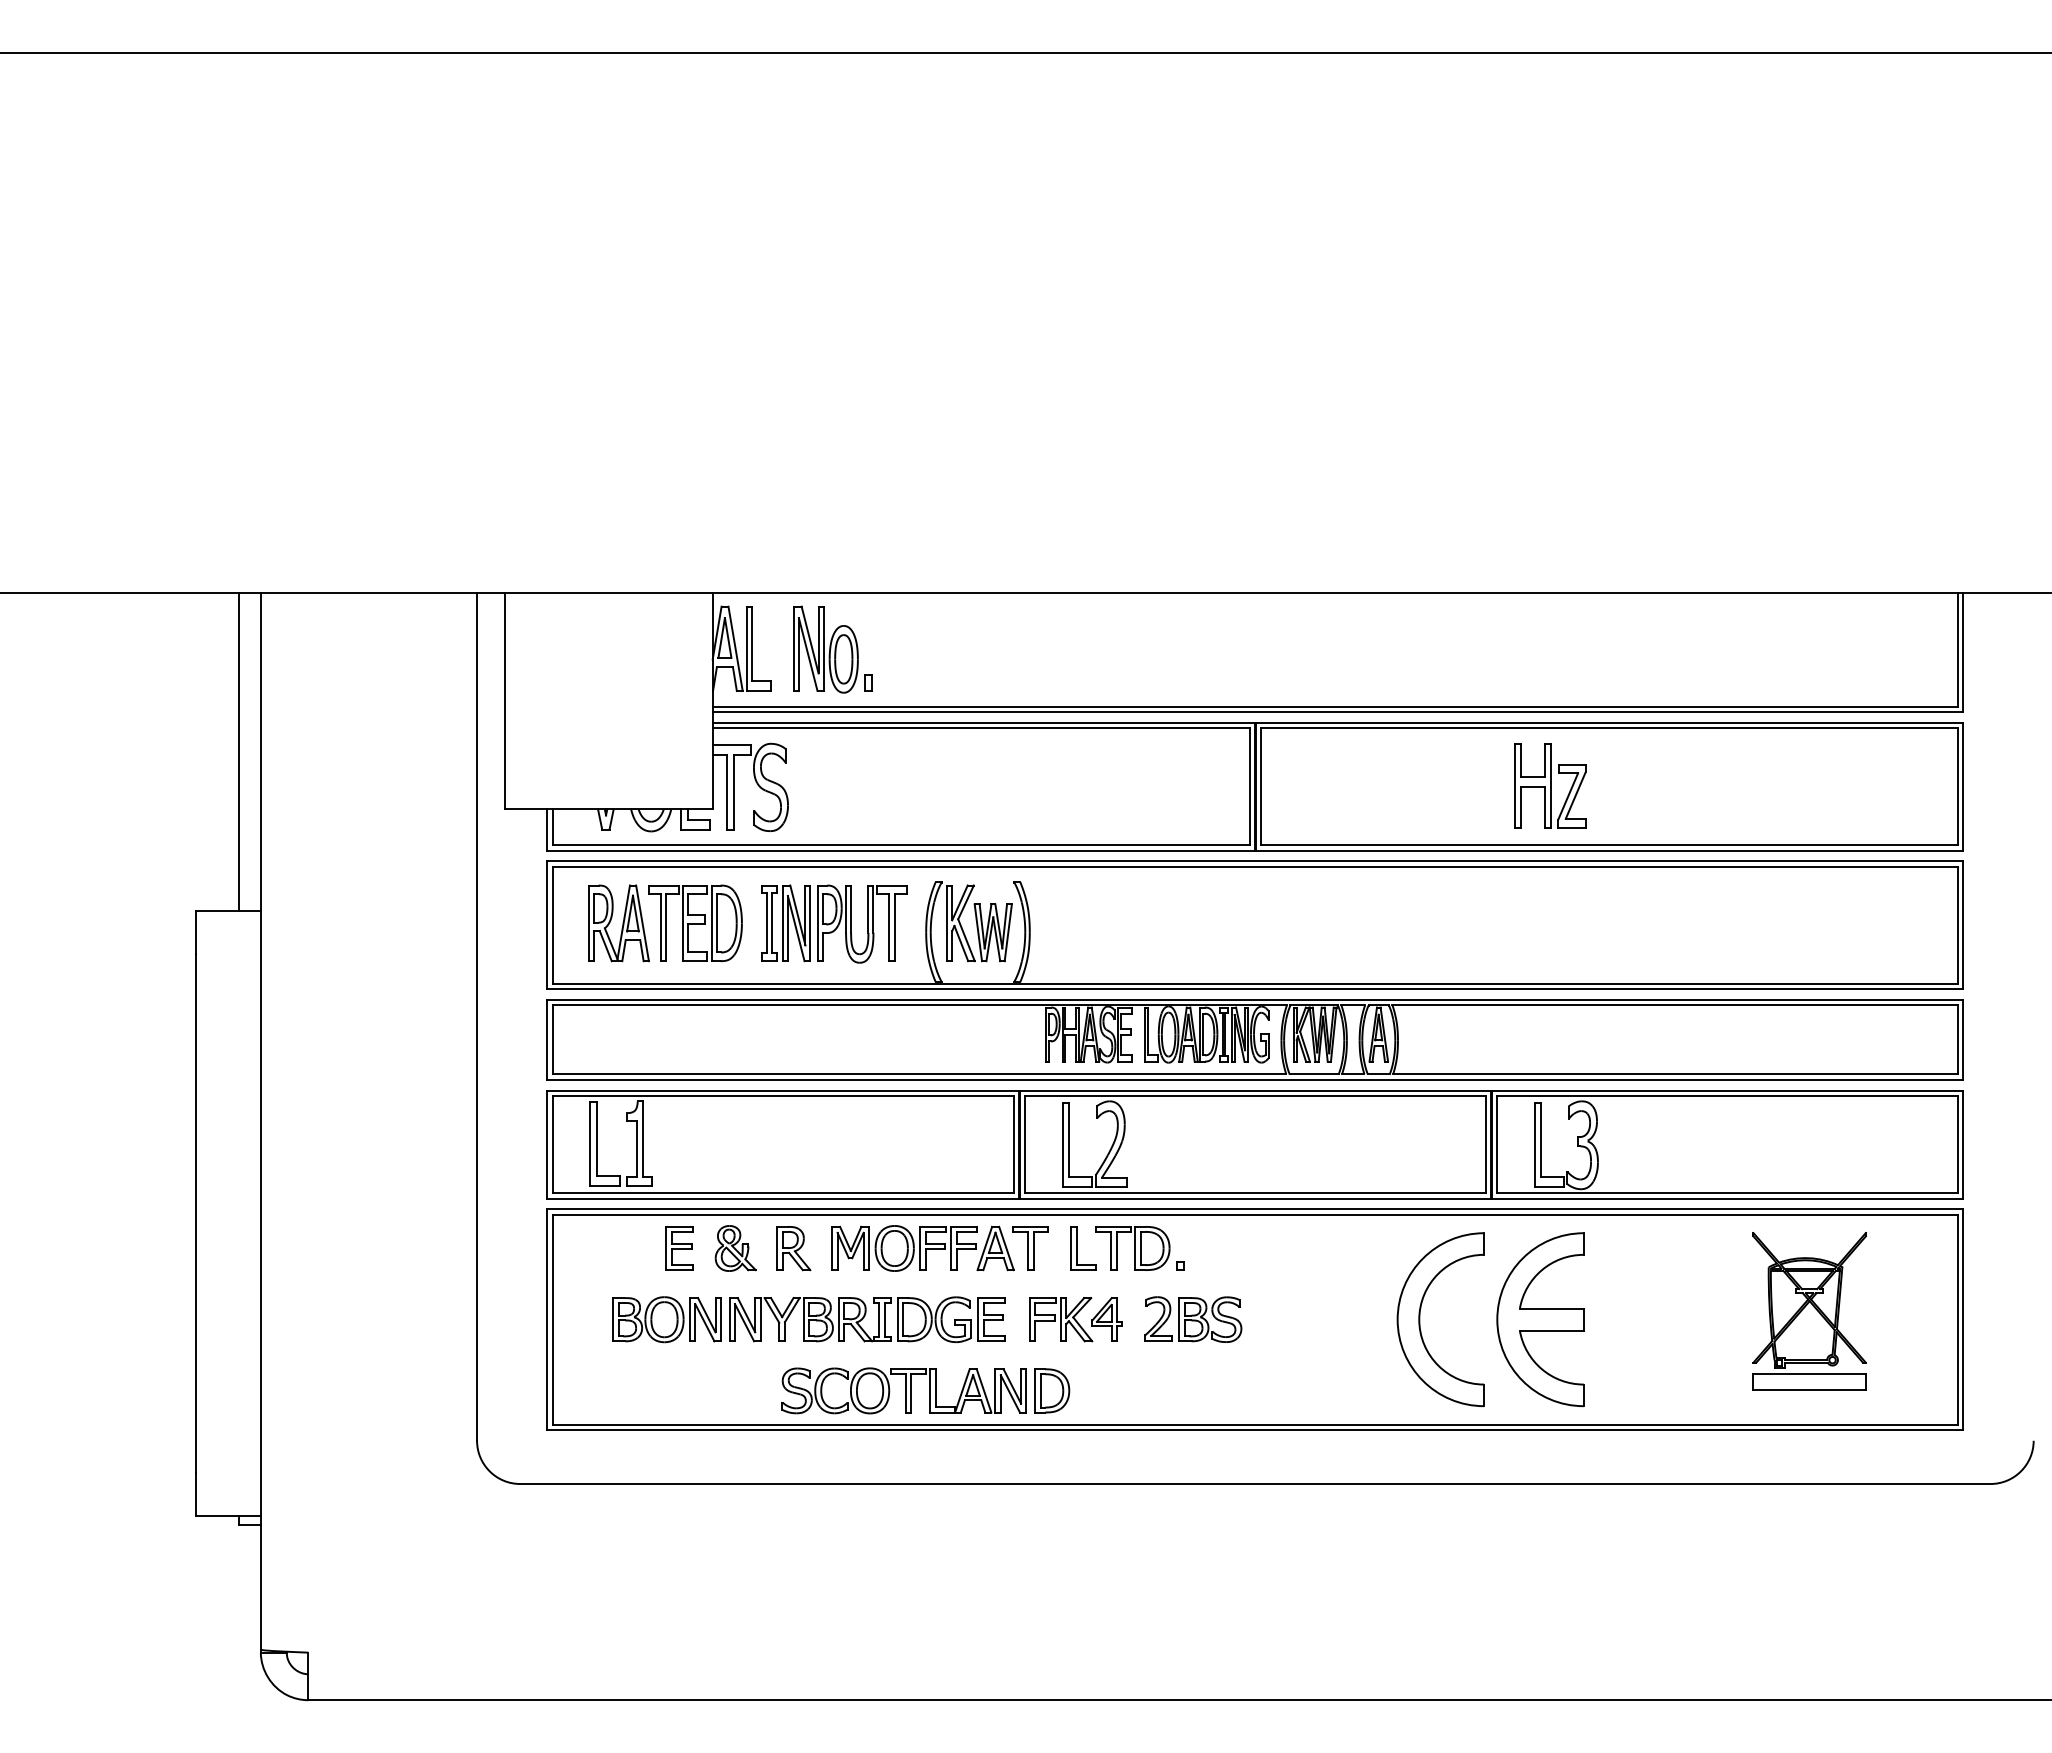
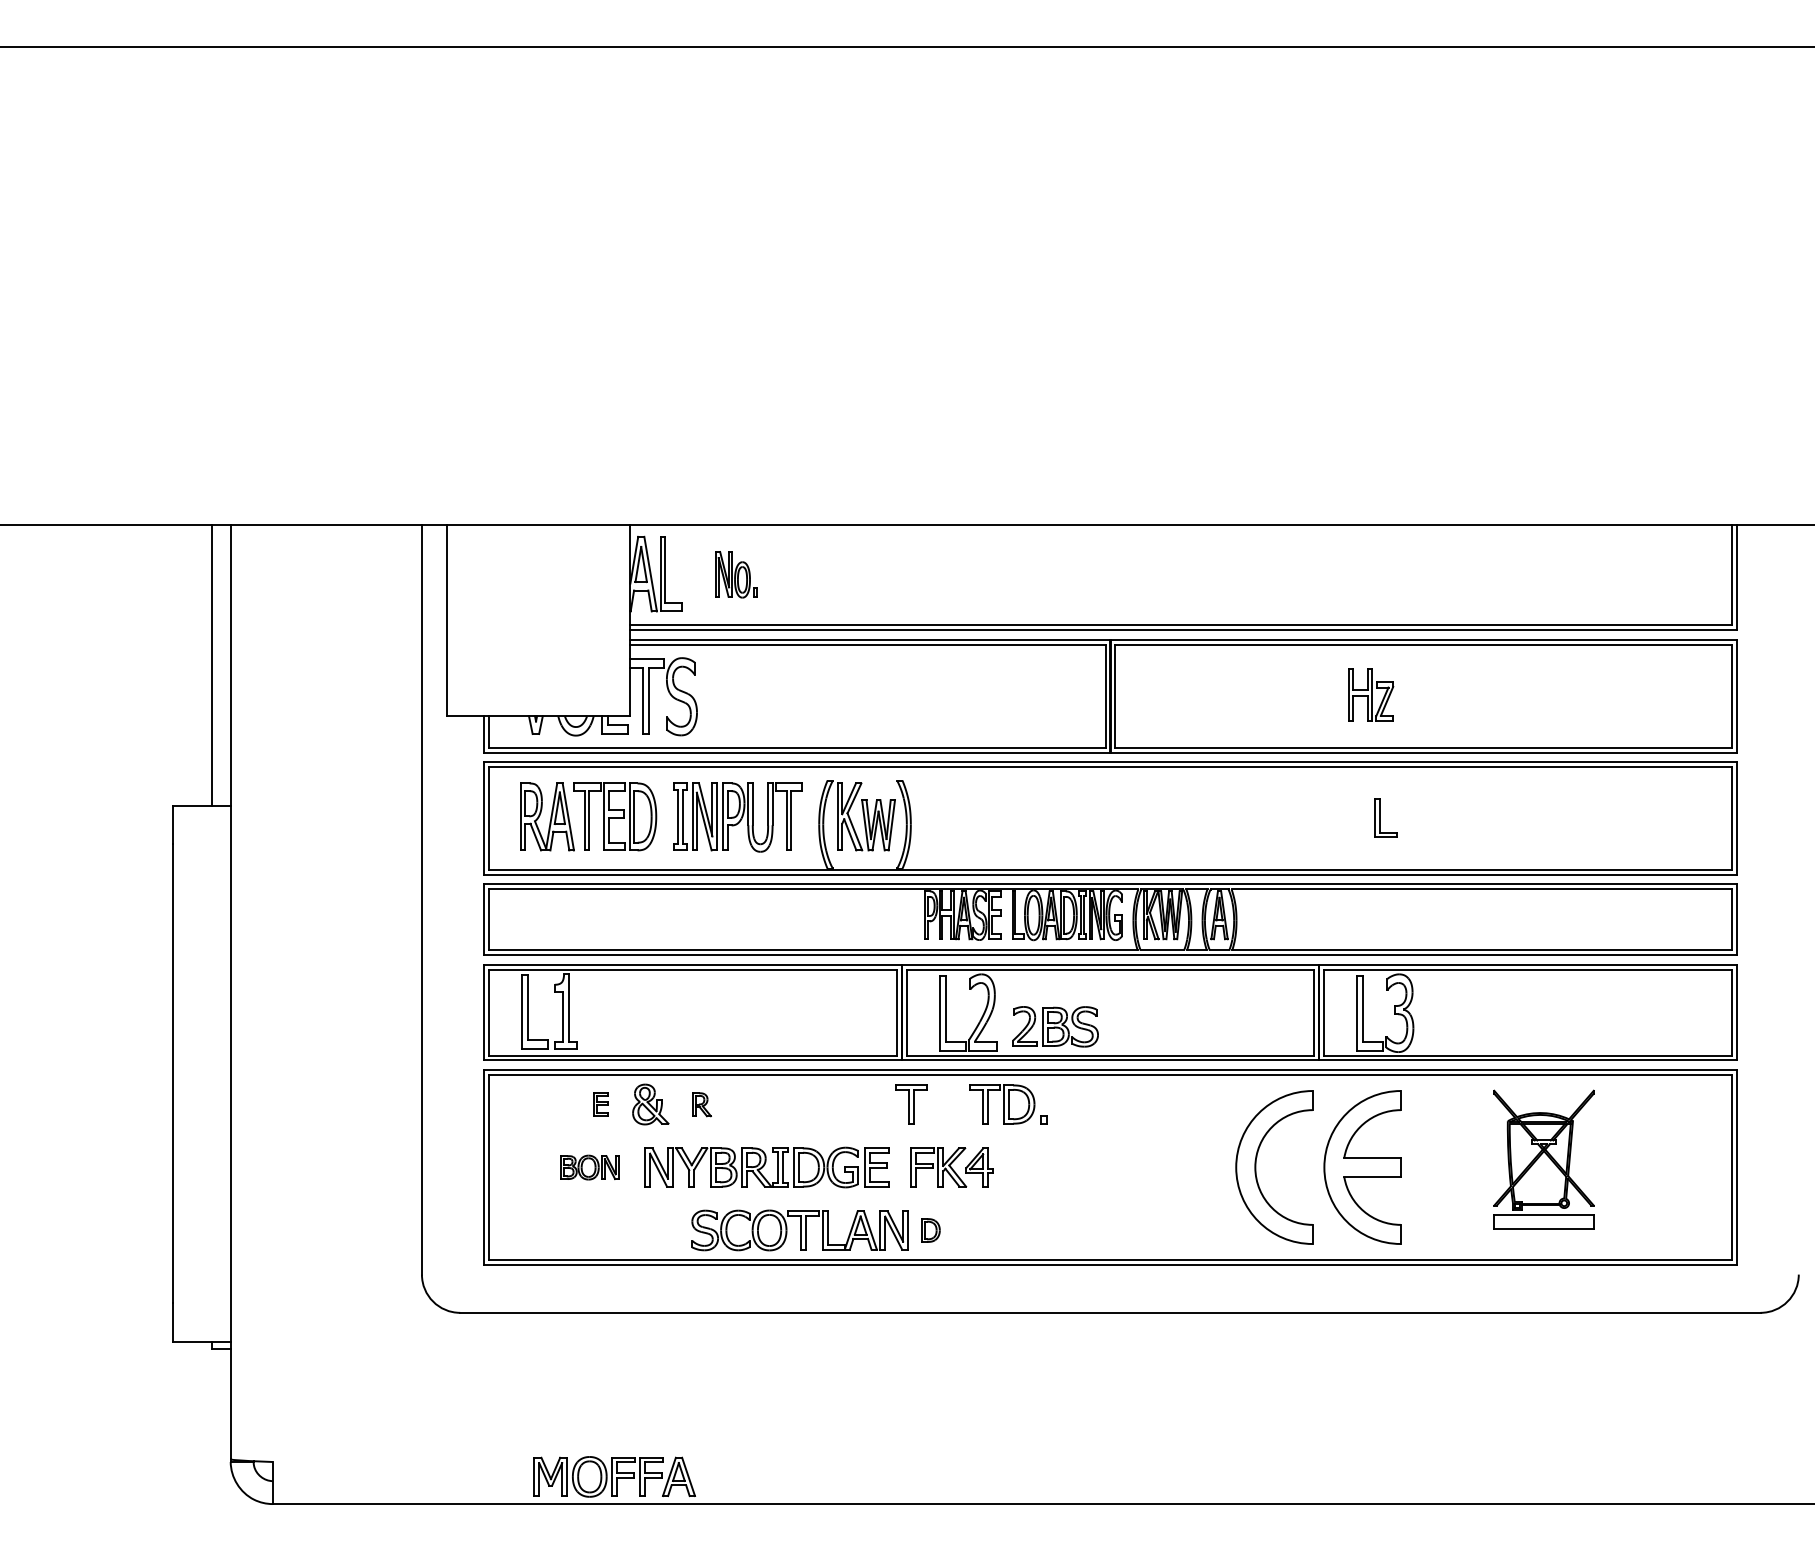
part: (832, 649) -> (736, 574), size x0.6
part: (1550, 785) -> (1371, 695), size x0.7
part: (679, 1248) -> (601, 1104), size x0.6
part: (793, 1248) -> (701, 1104), size x0.6
part: (922, 1248) -> (614, 1476), moved
part: (1083, 1248) -> (1385, 817), moved
part: (1809, 1310) -> (1543, 1159), moved
part: (666, 1319) -> (589, 1167), size x0.6
part: (1193, 1319) -> (1055, 1026), moved
part: (1052, 1390) -> (930, 1230), size x0.6

